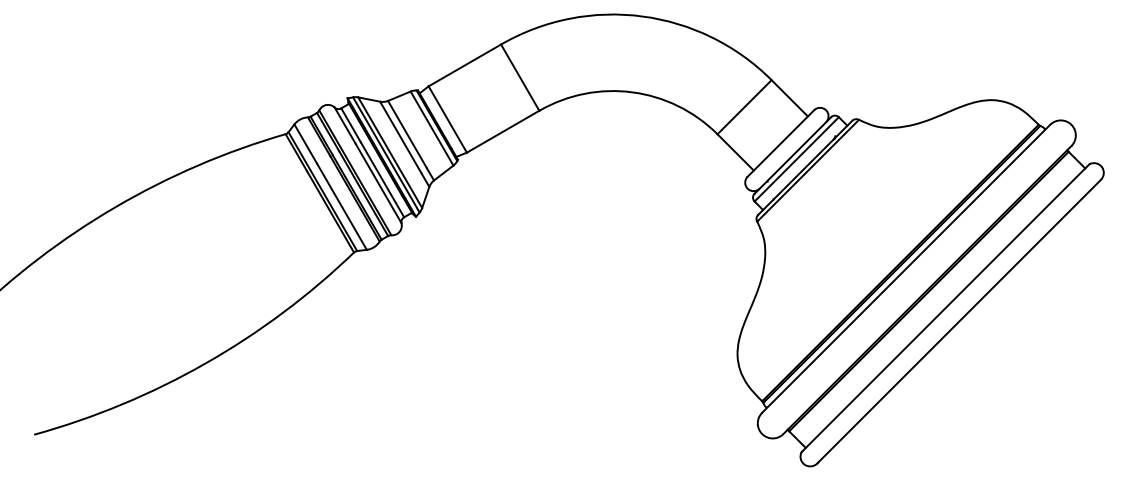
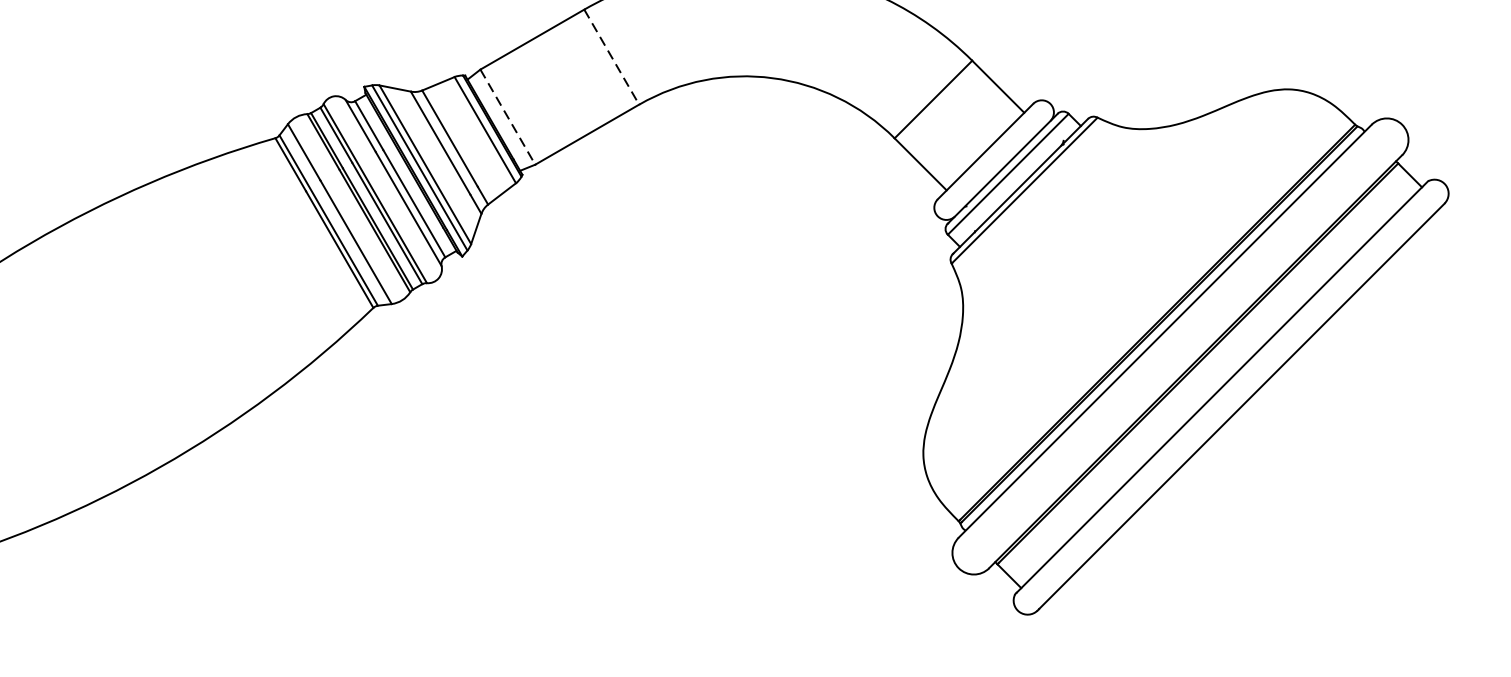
line: (520, 78) -> (612, 58), solid -> dashed
line: (448, 119) -> (508, 117), solid -> dashed

